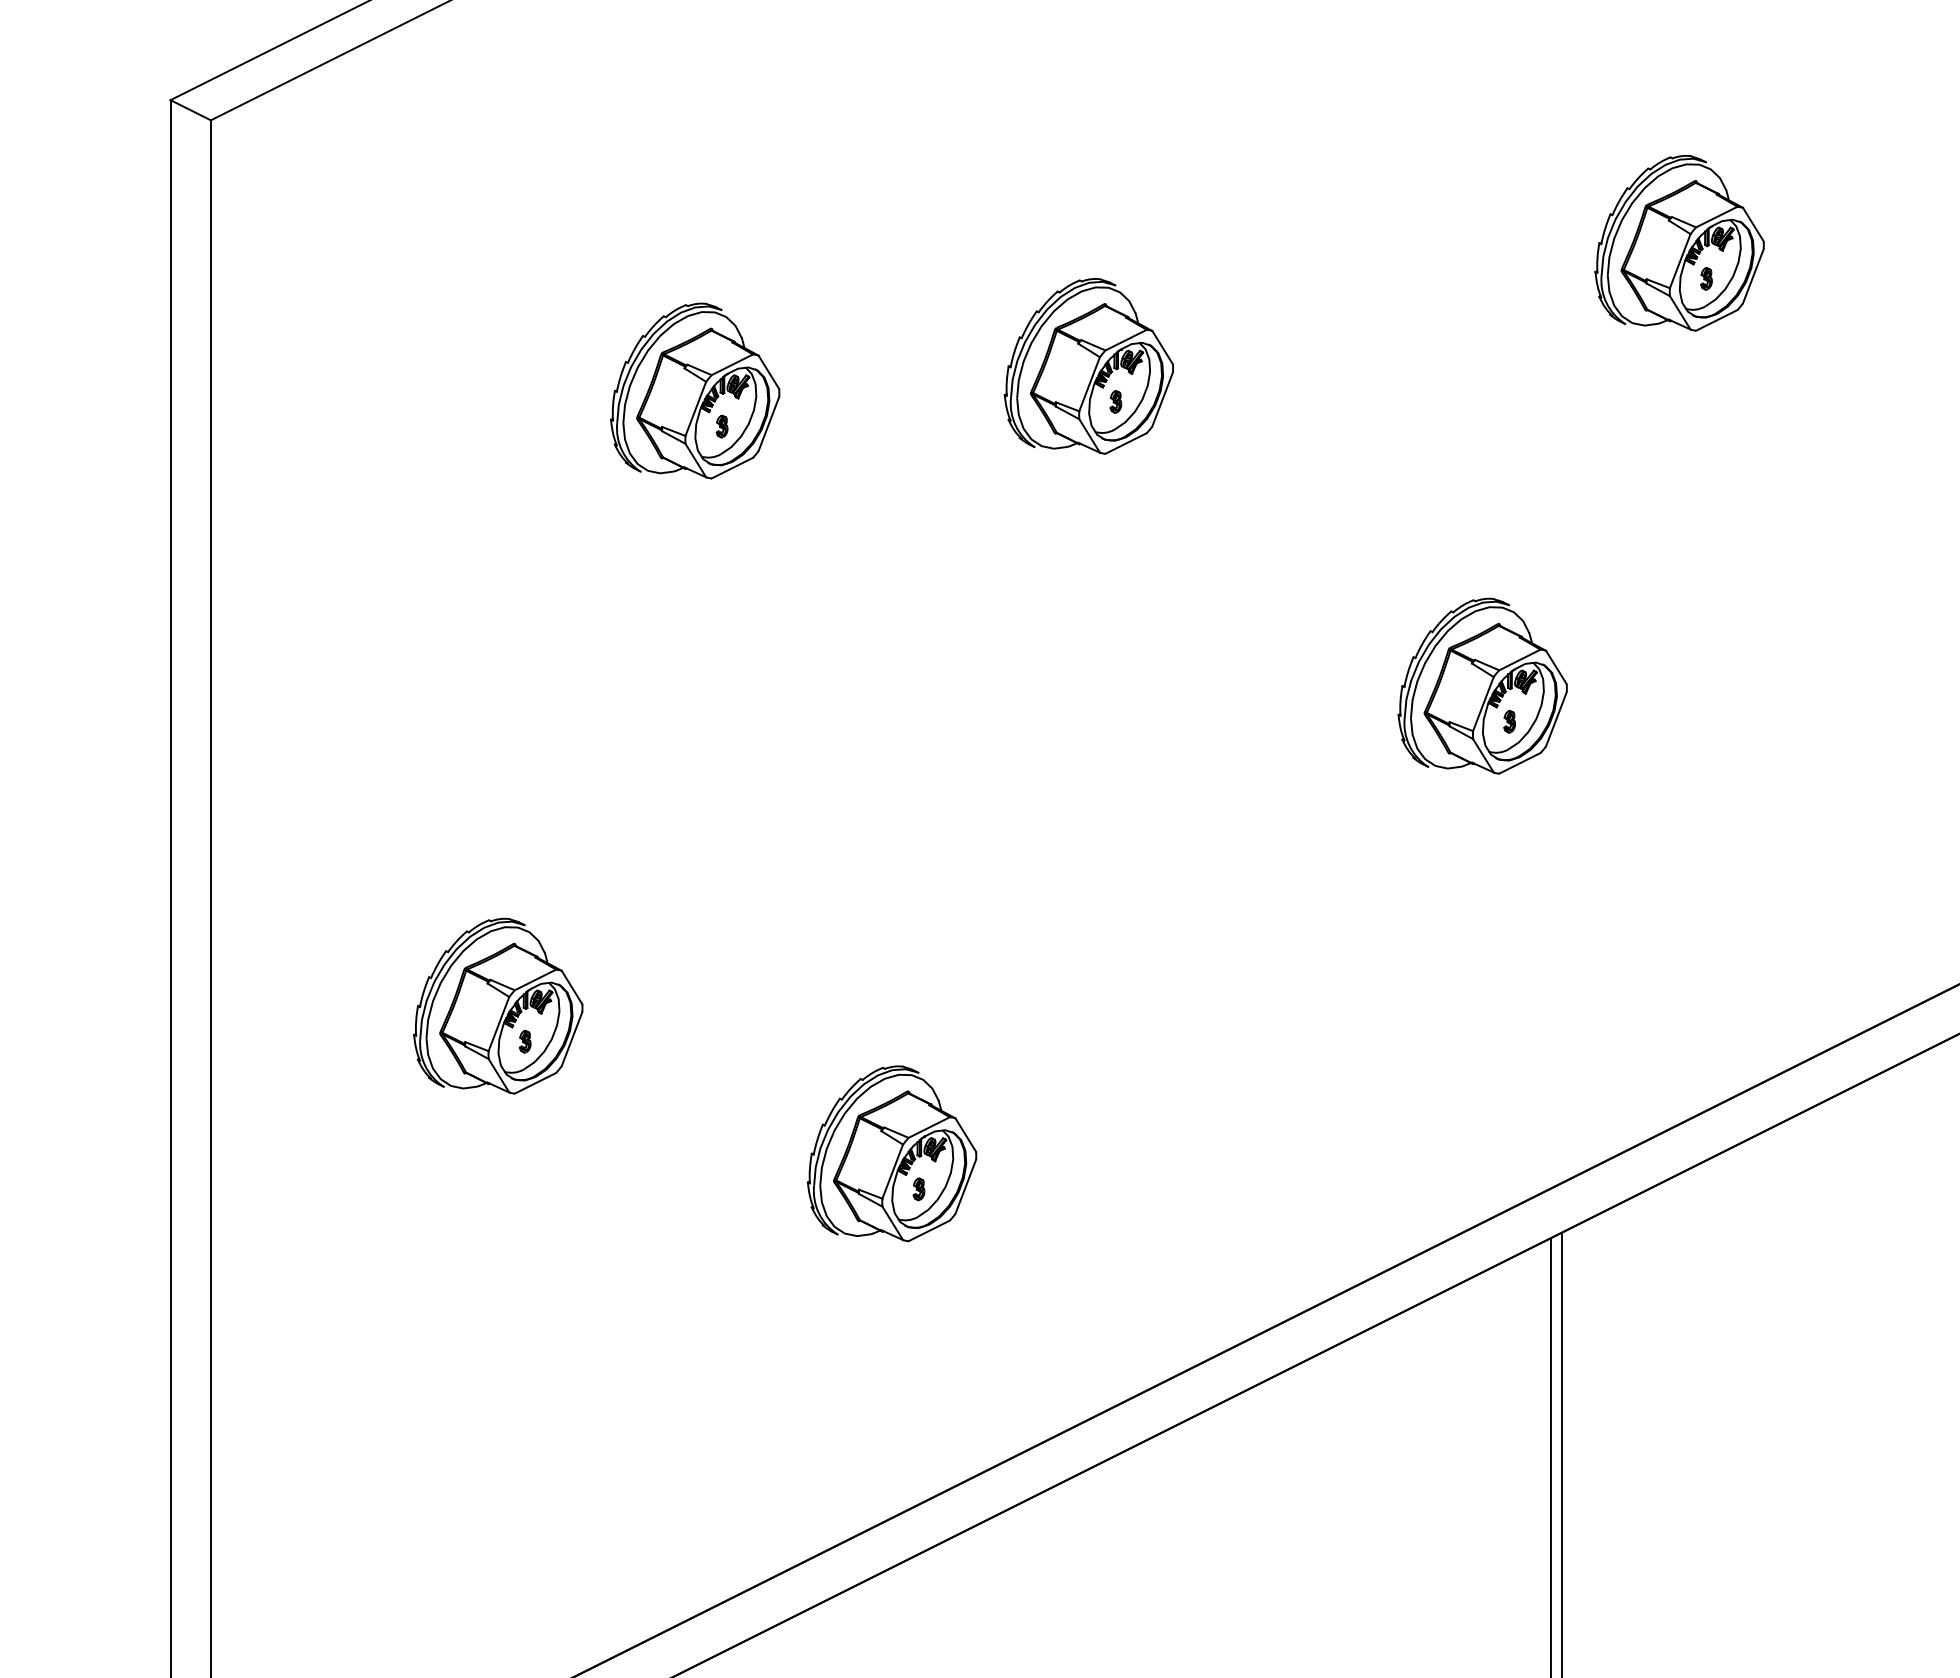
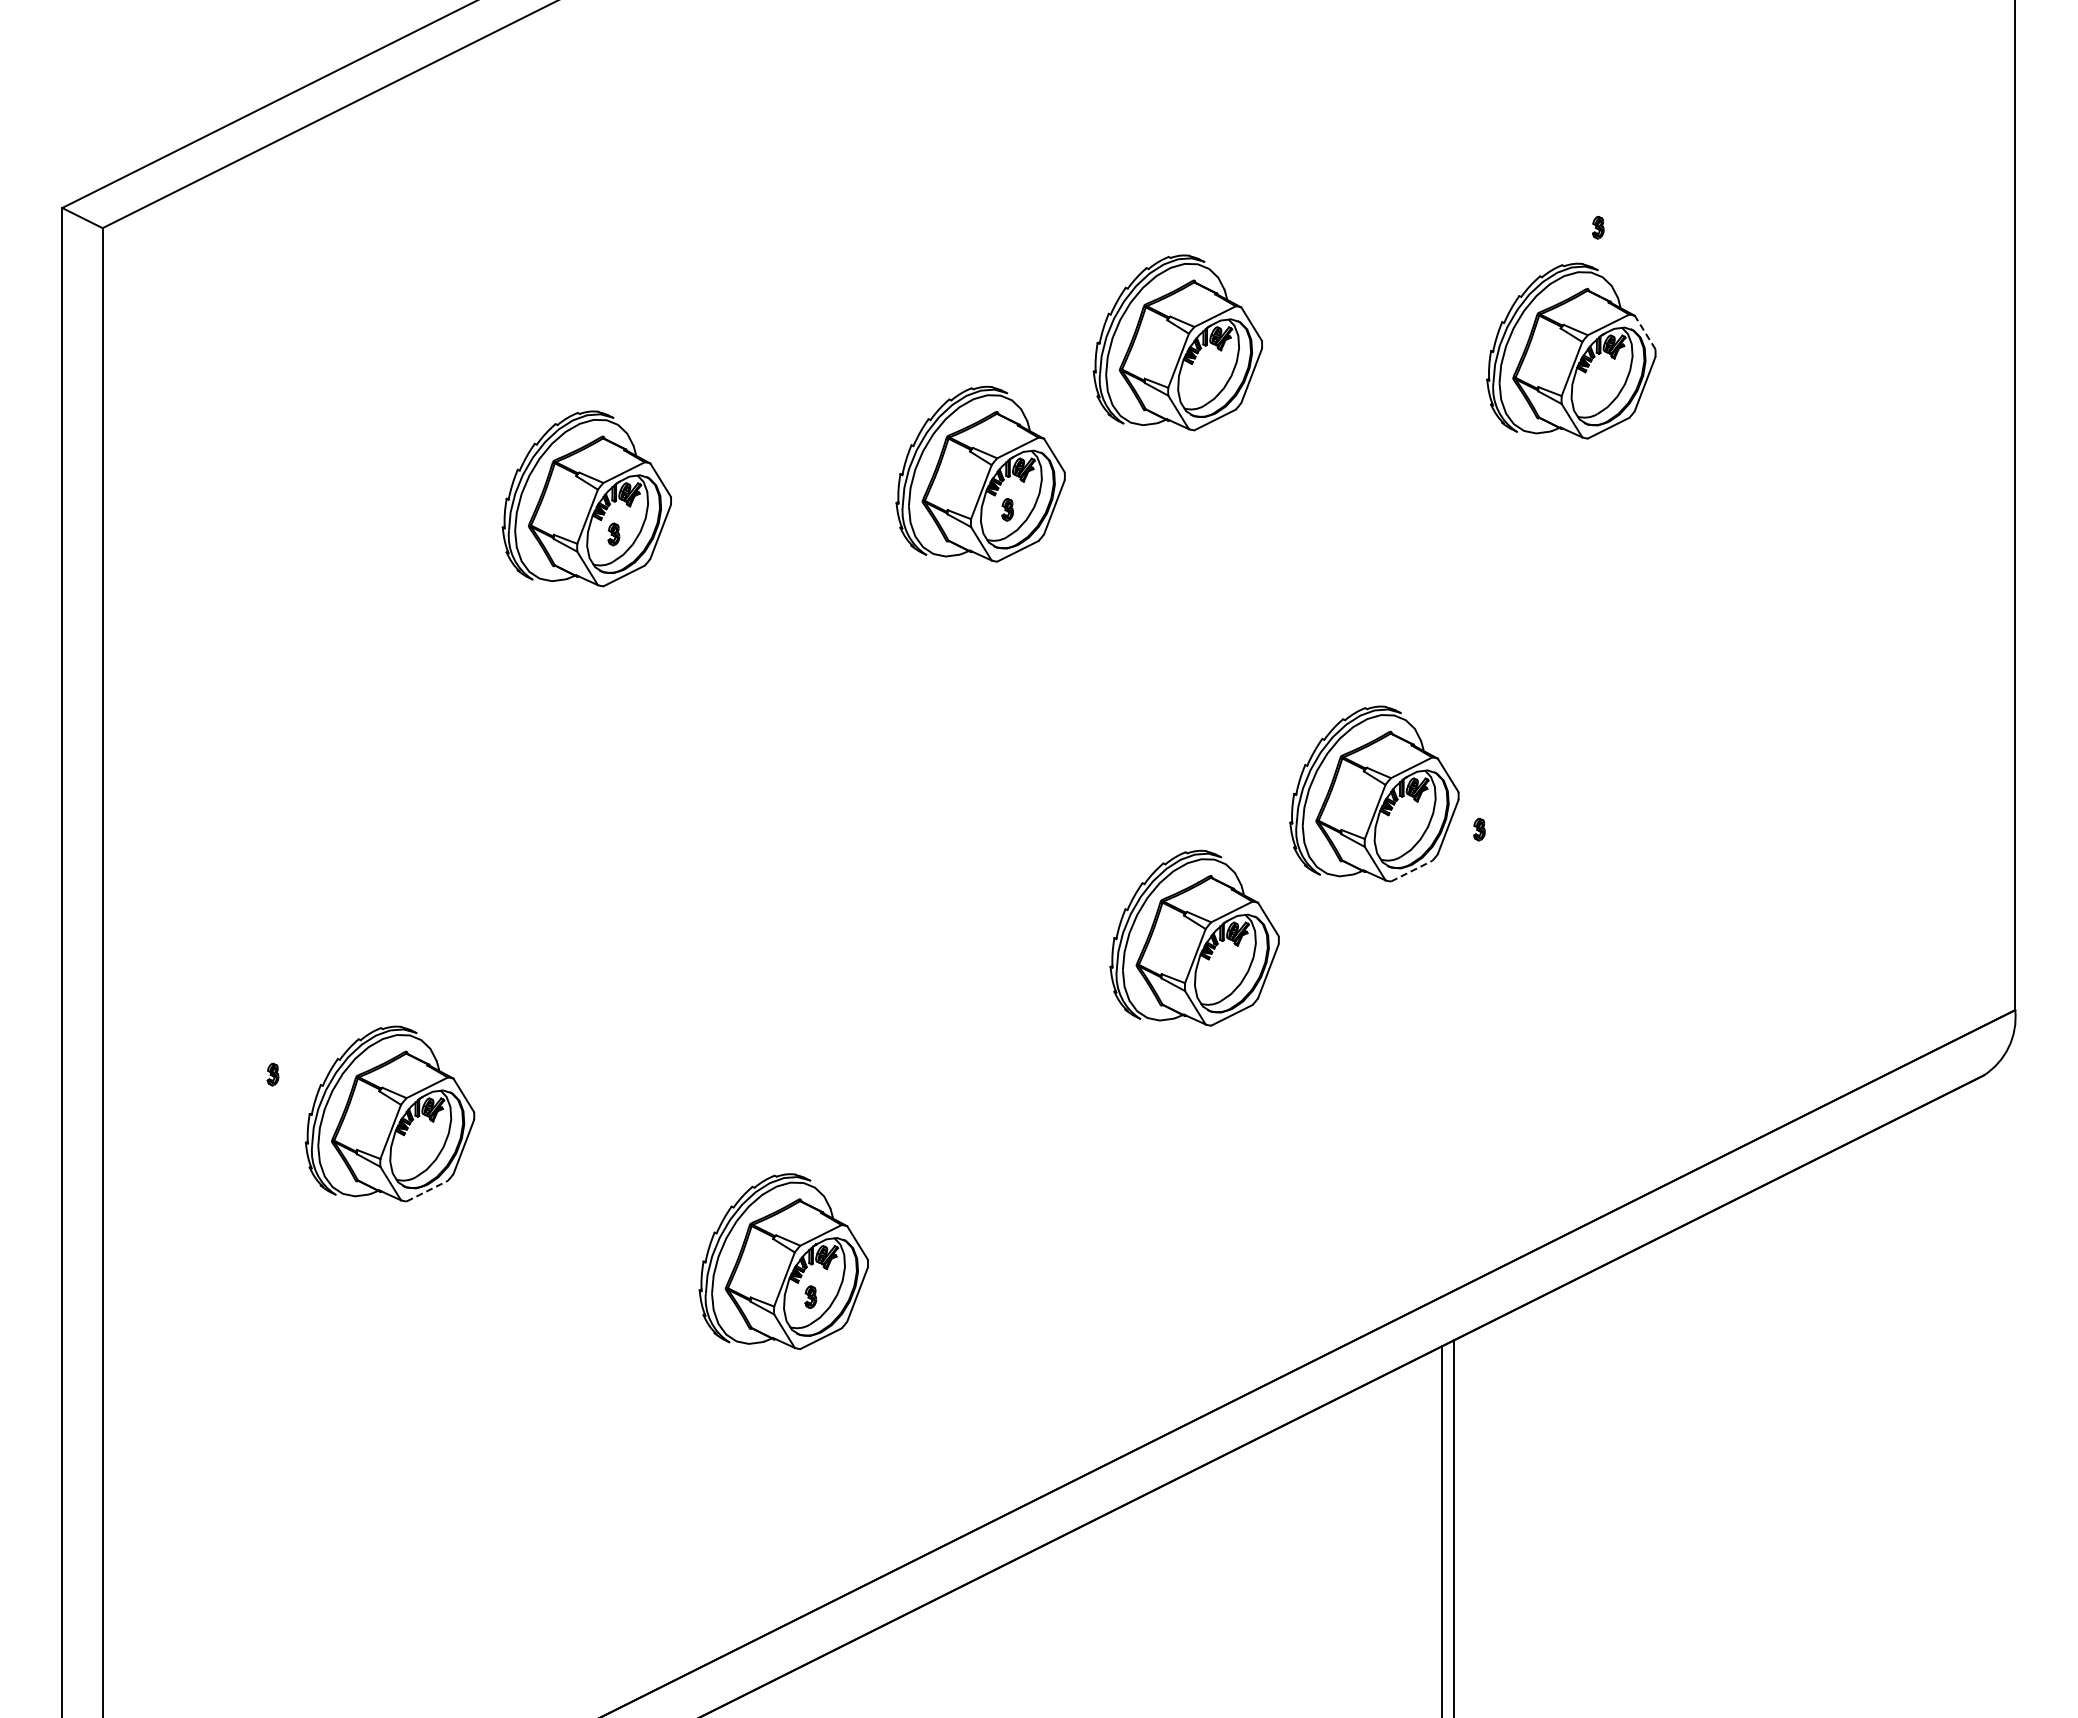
line: (1753, 224) -> (1645, 332), solid -> dashed
part: (1285, 234) -> (1177, 342), added
part: (1706, 278) -> (1598, 227), moved
part: (1509, 721) -> (1479, 829), moved
line: (1520, 762) -> (1412, 870), solid -> dashed
part: (1302, 829) -> (1194, 937), added
part: (524, 1041) -> (272, 1074), moved
line: (535, 1082) -> (427, 1190), solid -> dashed

